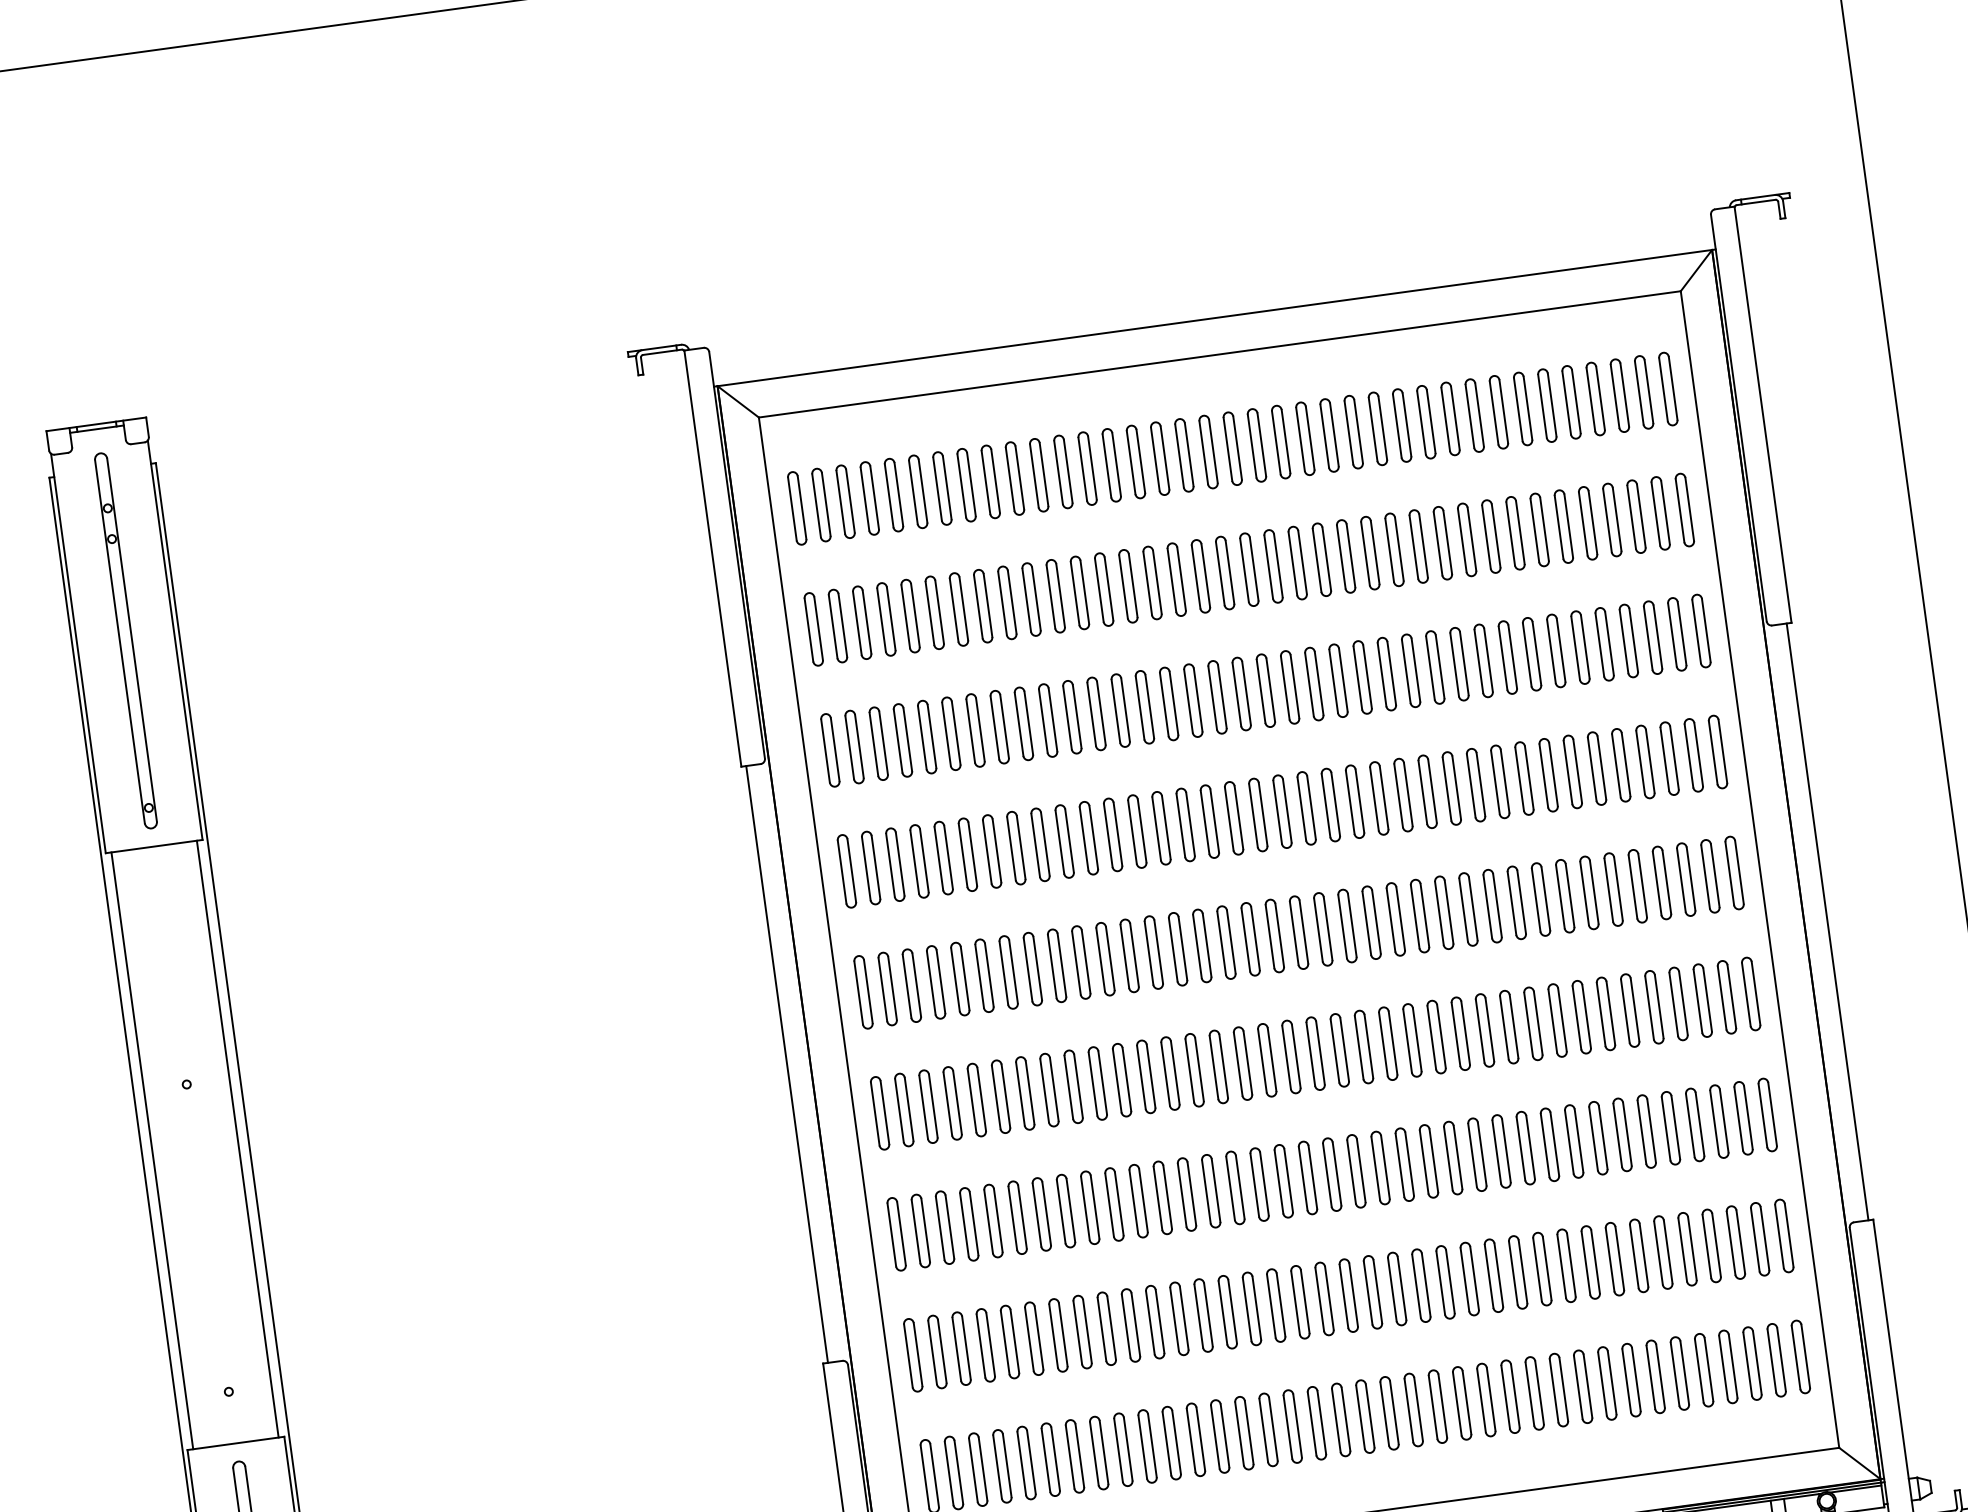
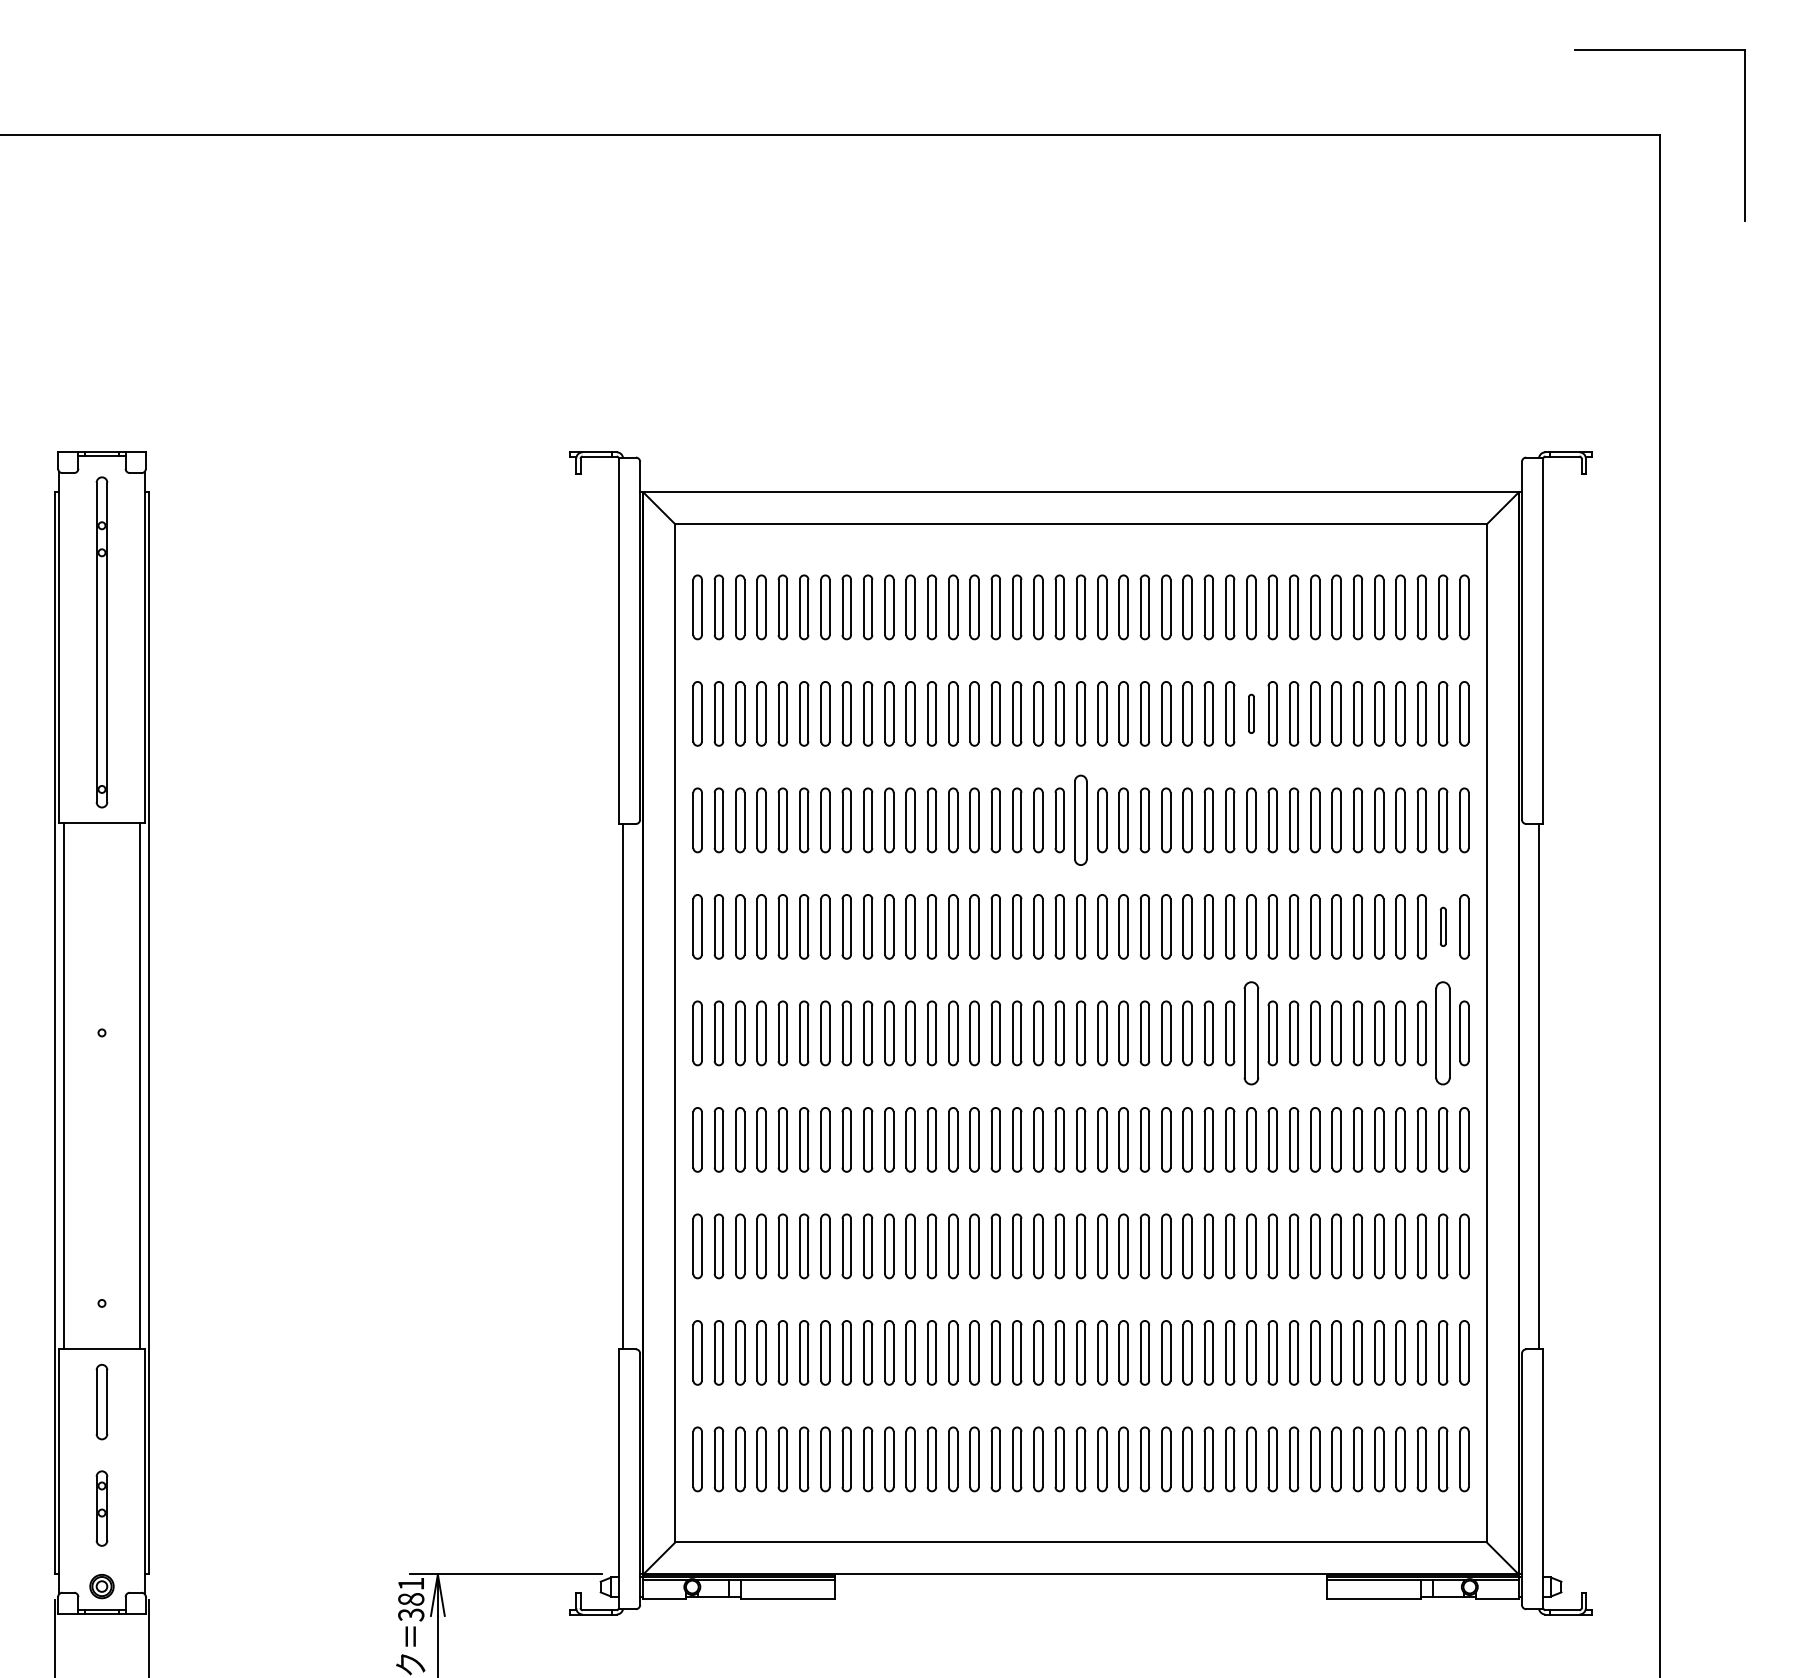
part: (1442, 542) -> (1251, 713), size x0.6
part: (1266, 690) -> (1081, 820), size x1.4
part: (1694, 754) -> (1443, 926), size x0.6
part: (1710, 876) -> (1443, 1033), size x1.6
part: (1492, 906) -> (1251, 1033), size x1.6

